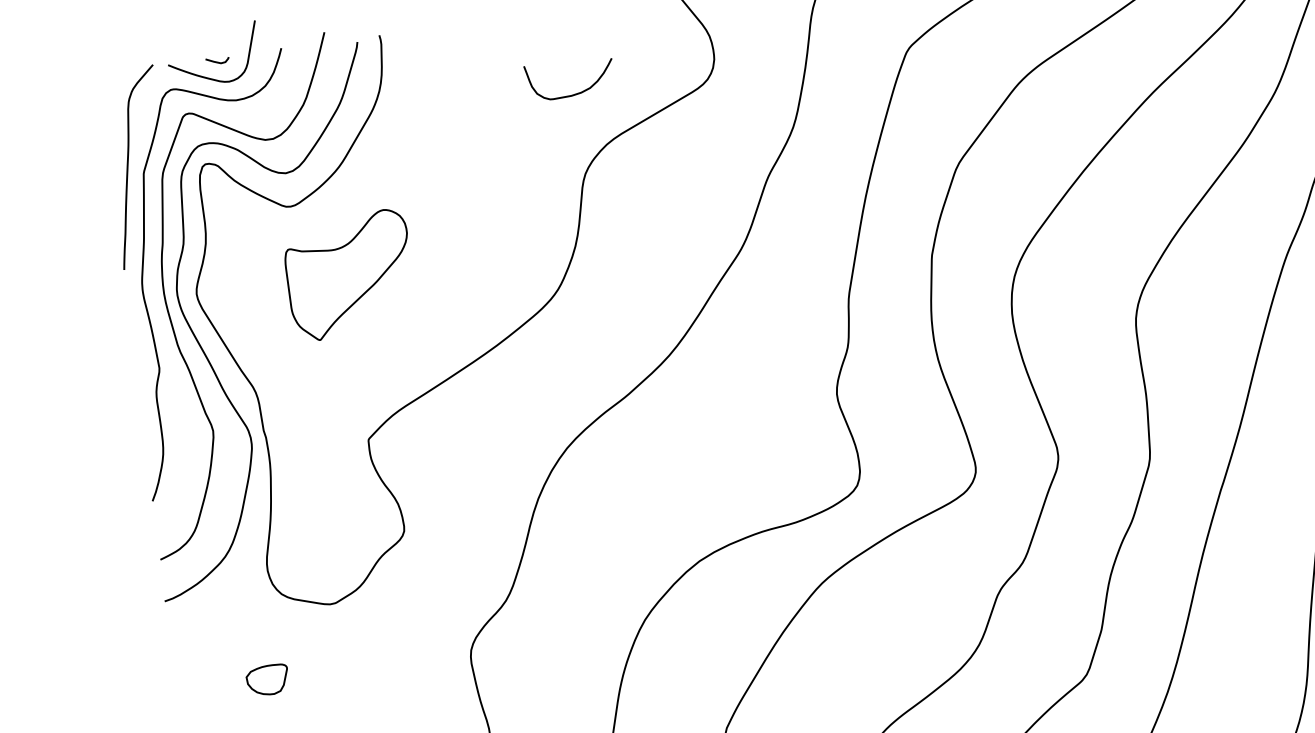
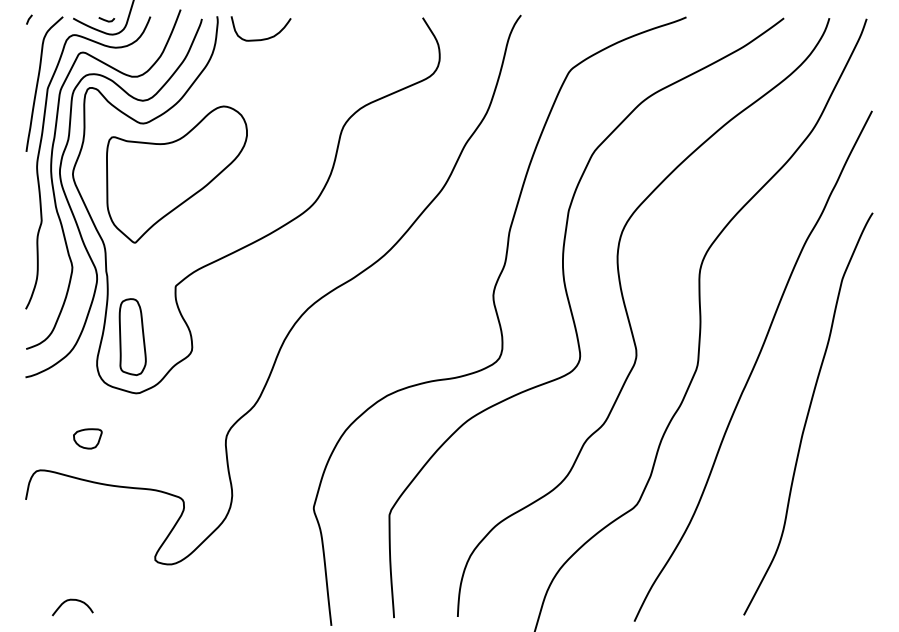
line: (104, 74) -> (29, 19), added
curve: (573, 93) -> (262, 38), moved
part: (348, 275) -> (176, 174), size x1.67
part: (314, 522) -> (132, 337), added

